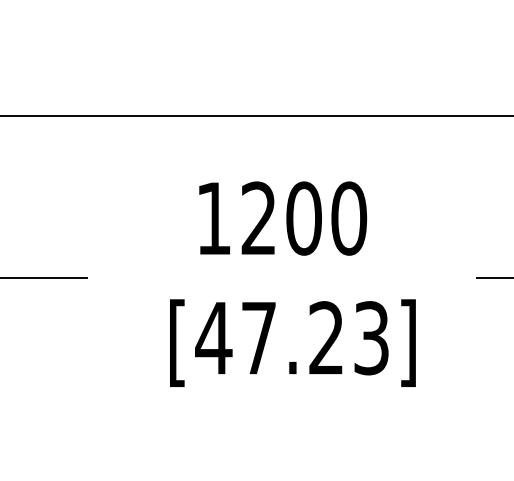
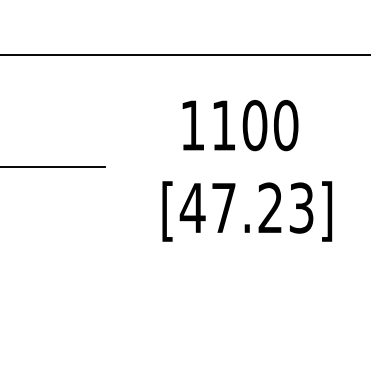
text: (258, 217) -> (223, 124), 1200 -> 1100

